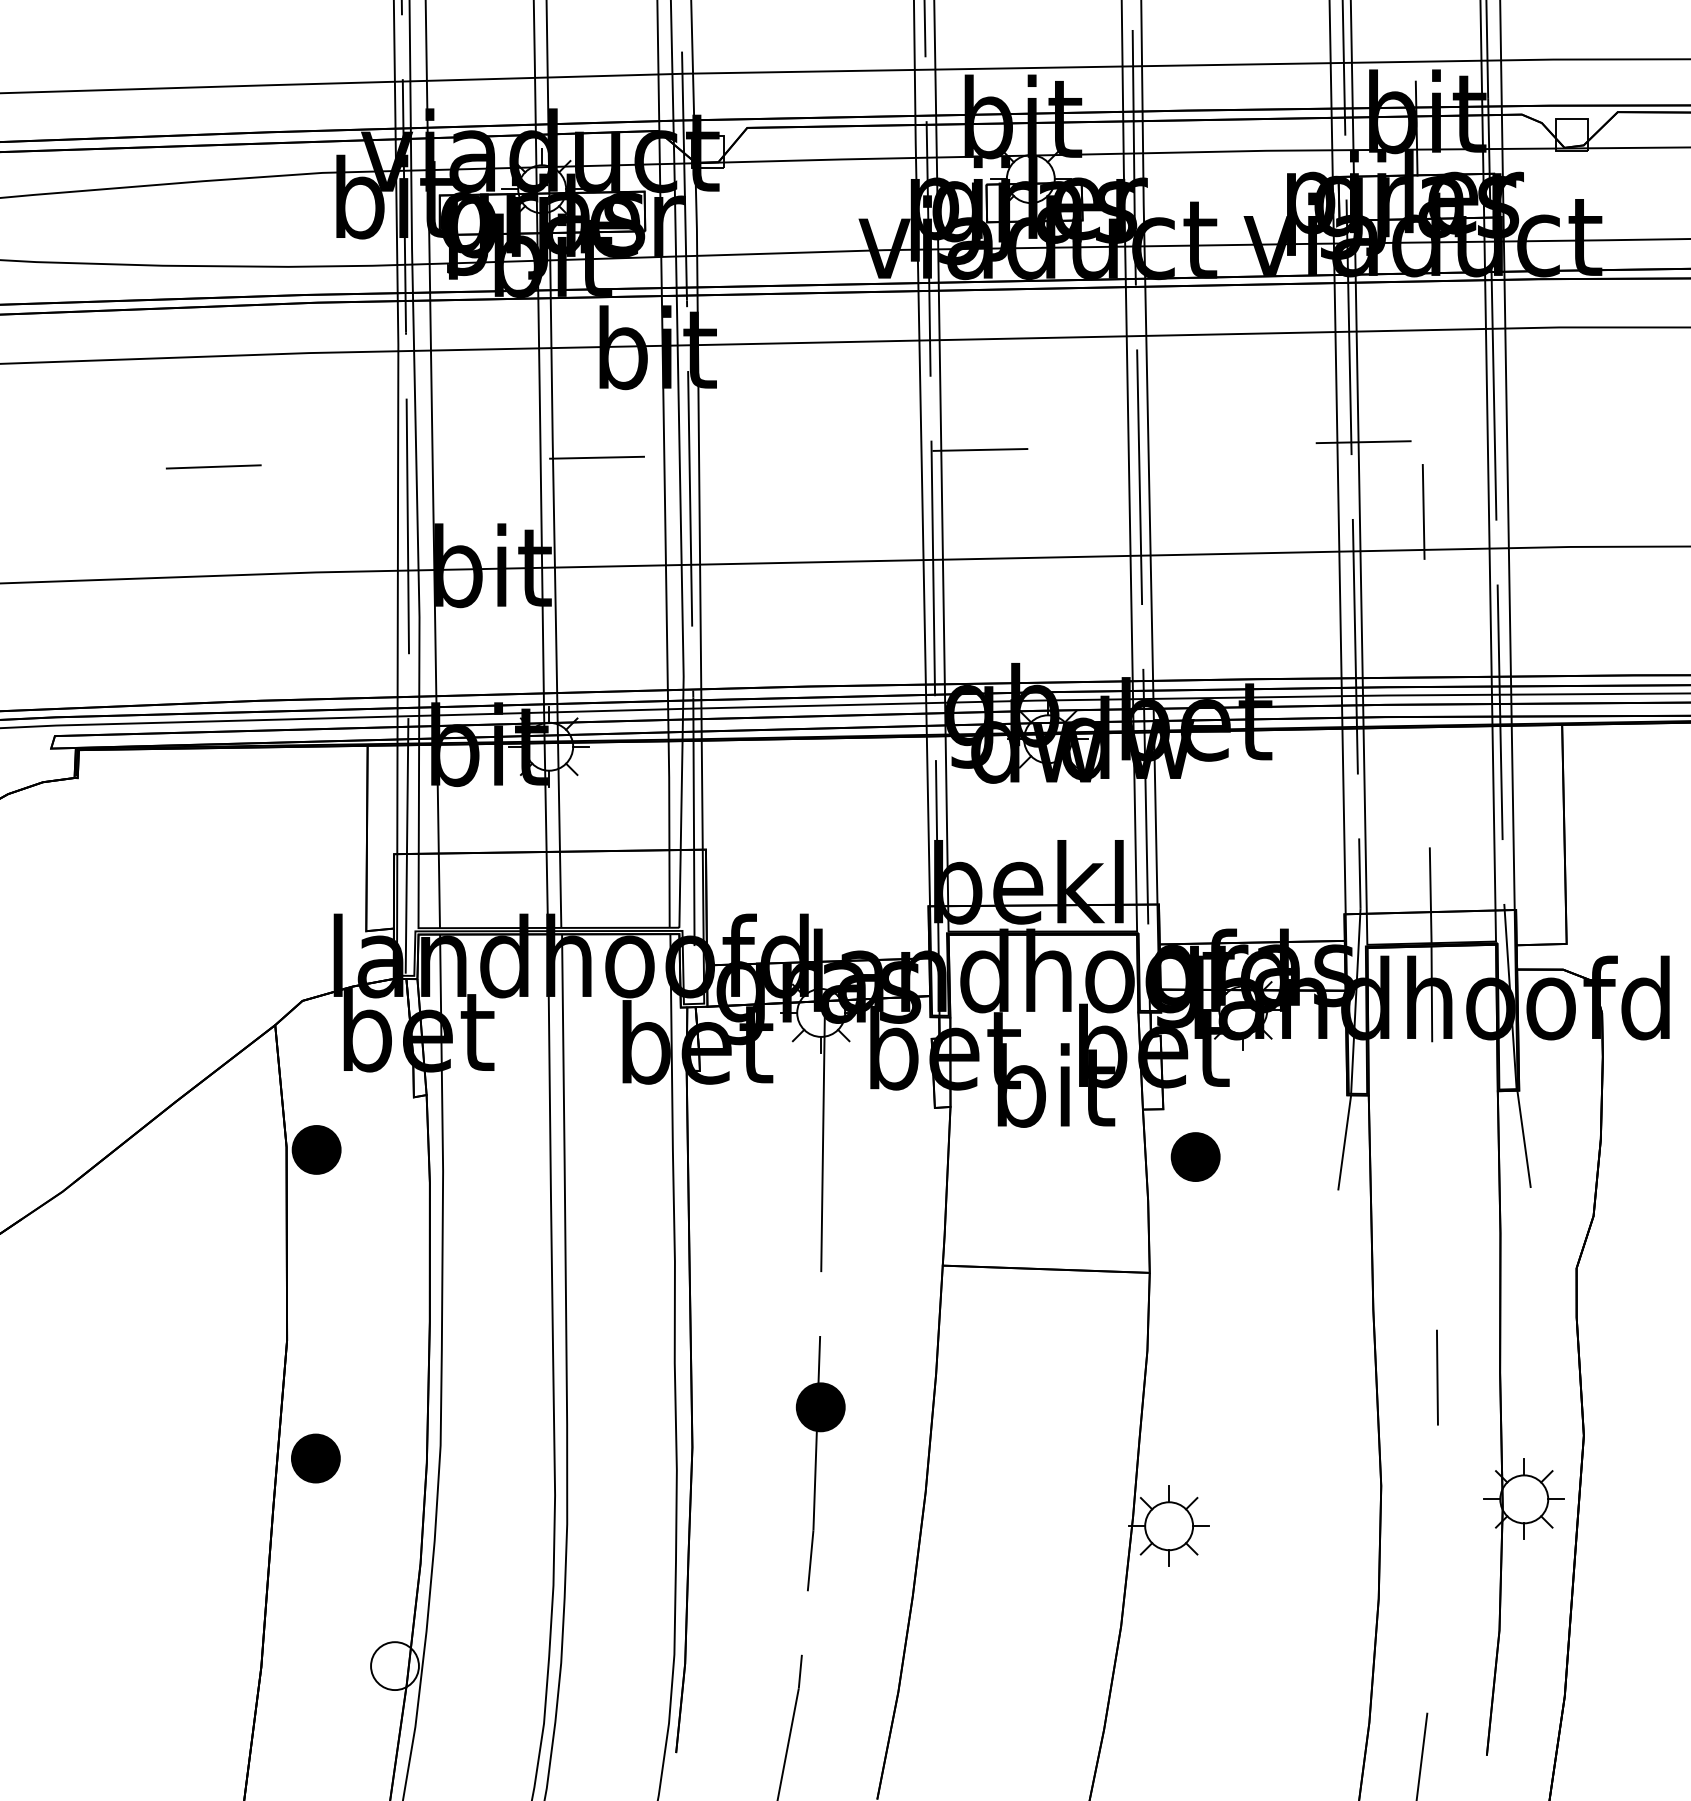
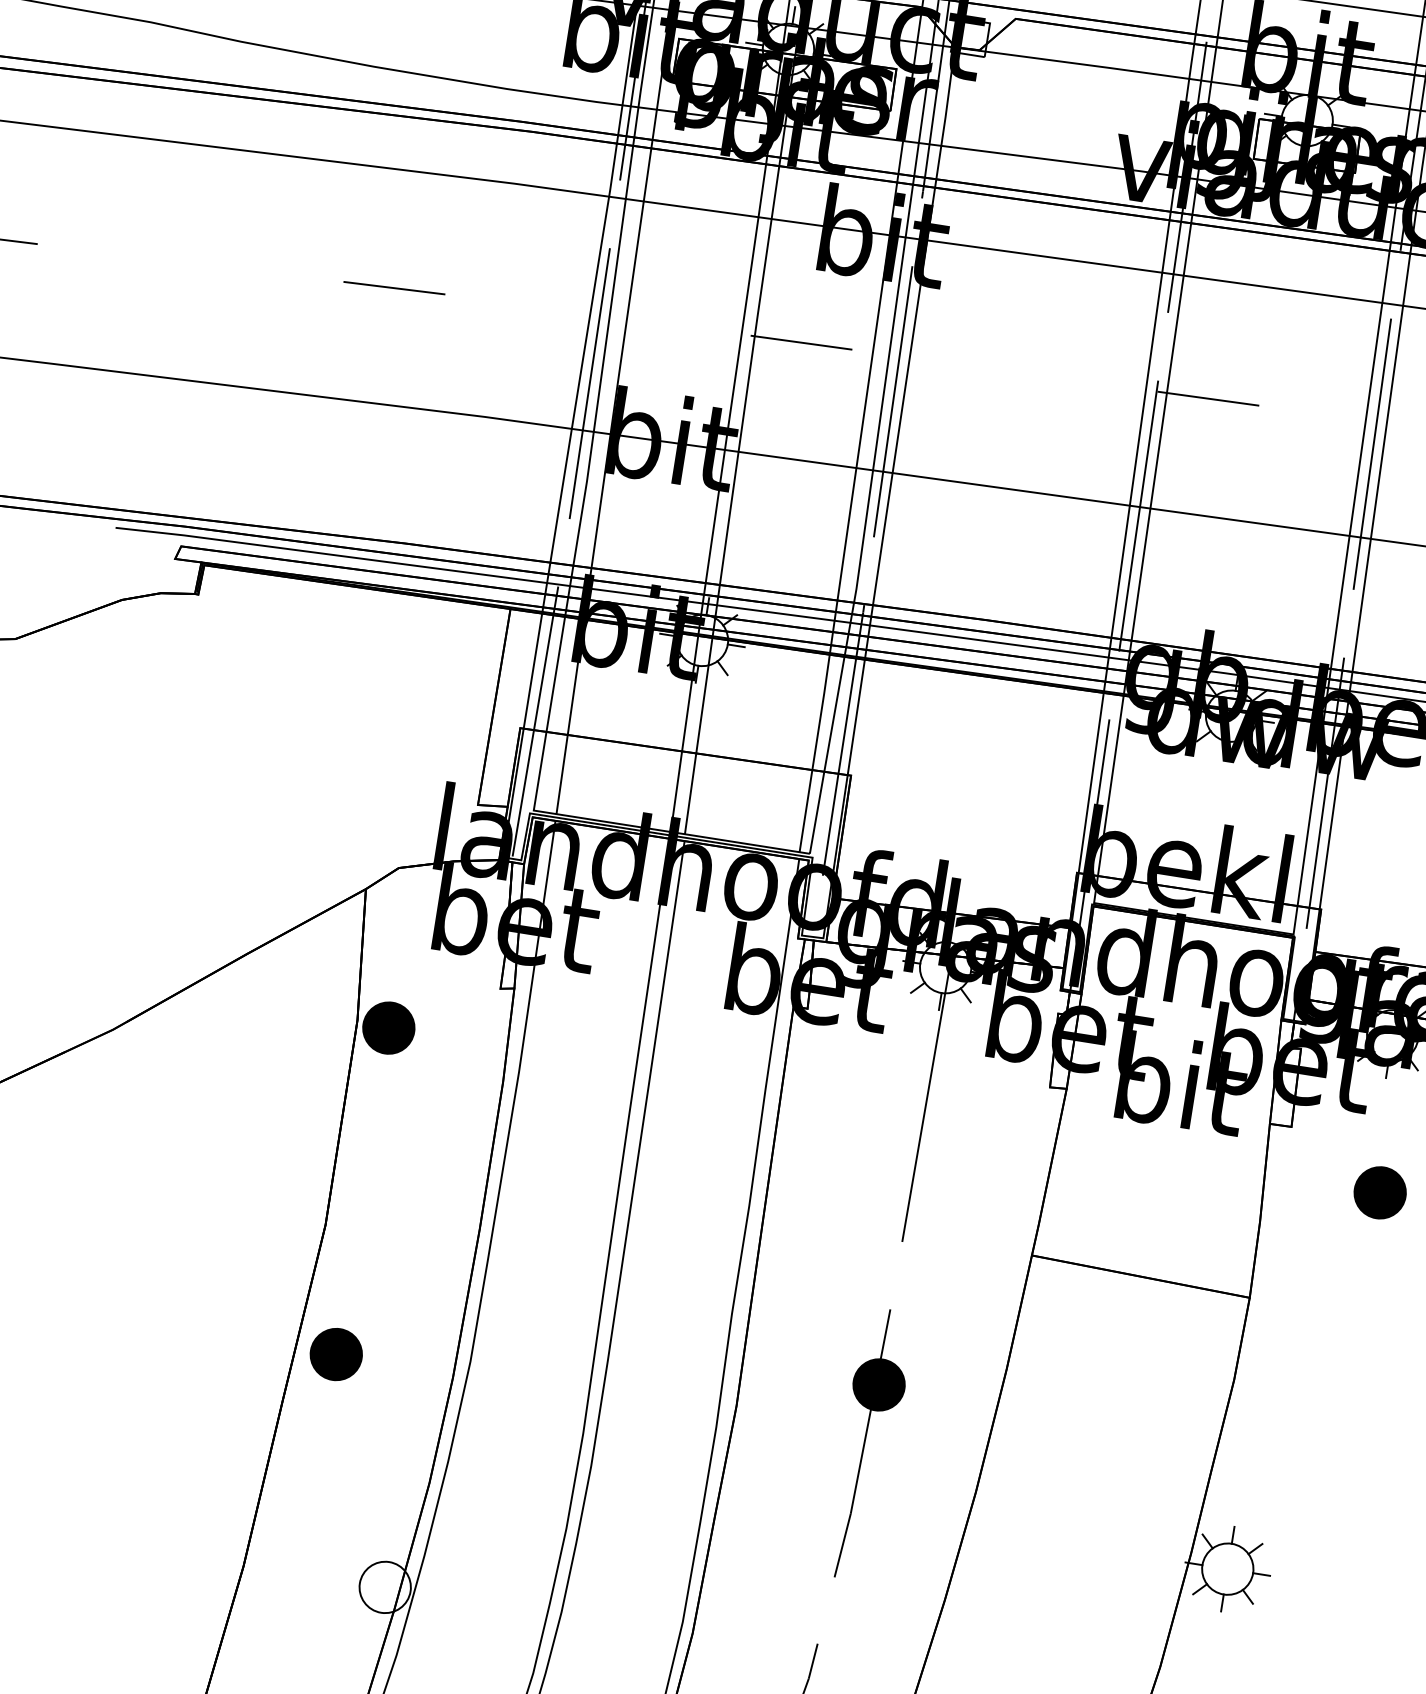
part: (1195, 1156) -> (1380, 1192), moved

